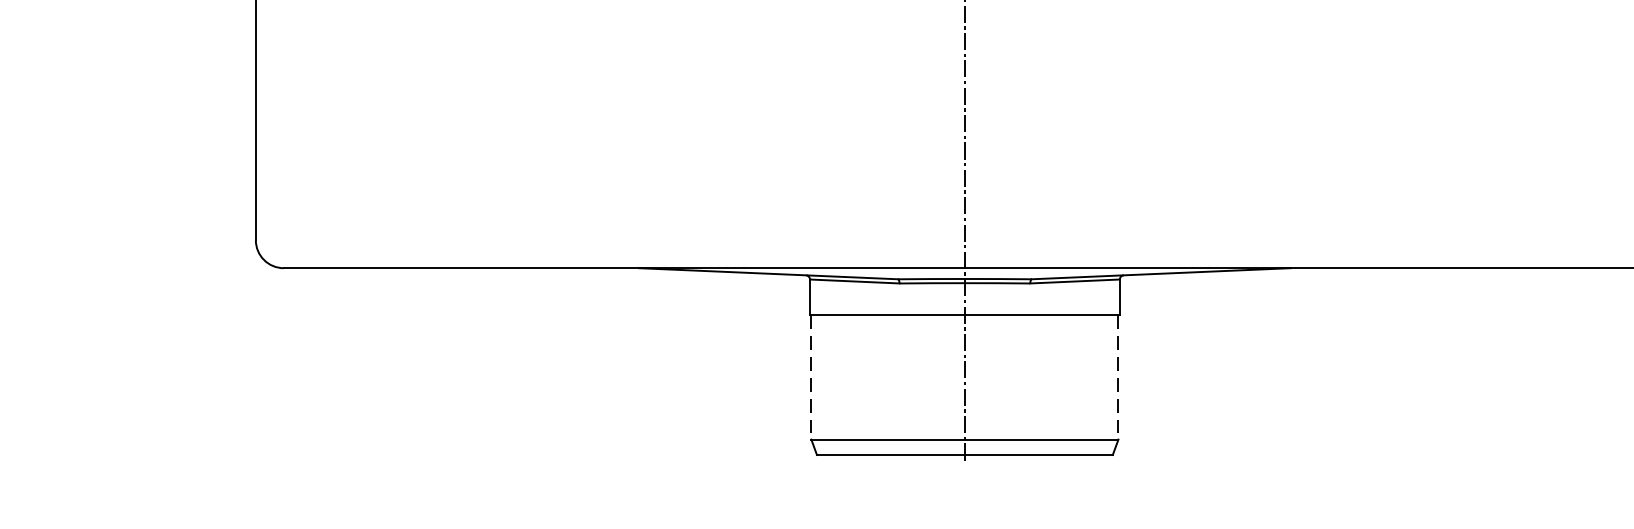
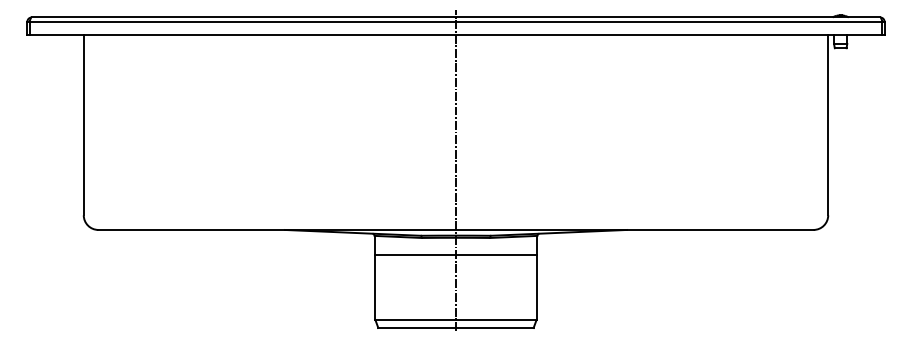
line: (811, 377) -> (375, 287), dashed -> solid
line: (1118, 377) -> (536, 287), dashed -> solid

